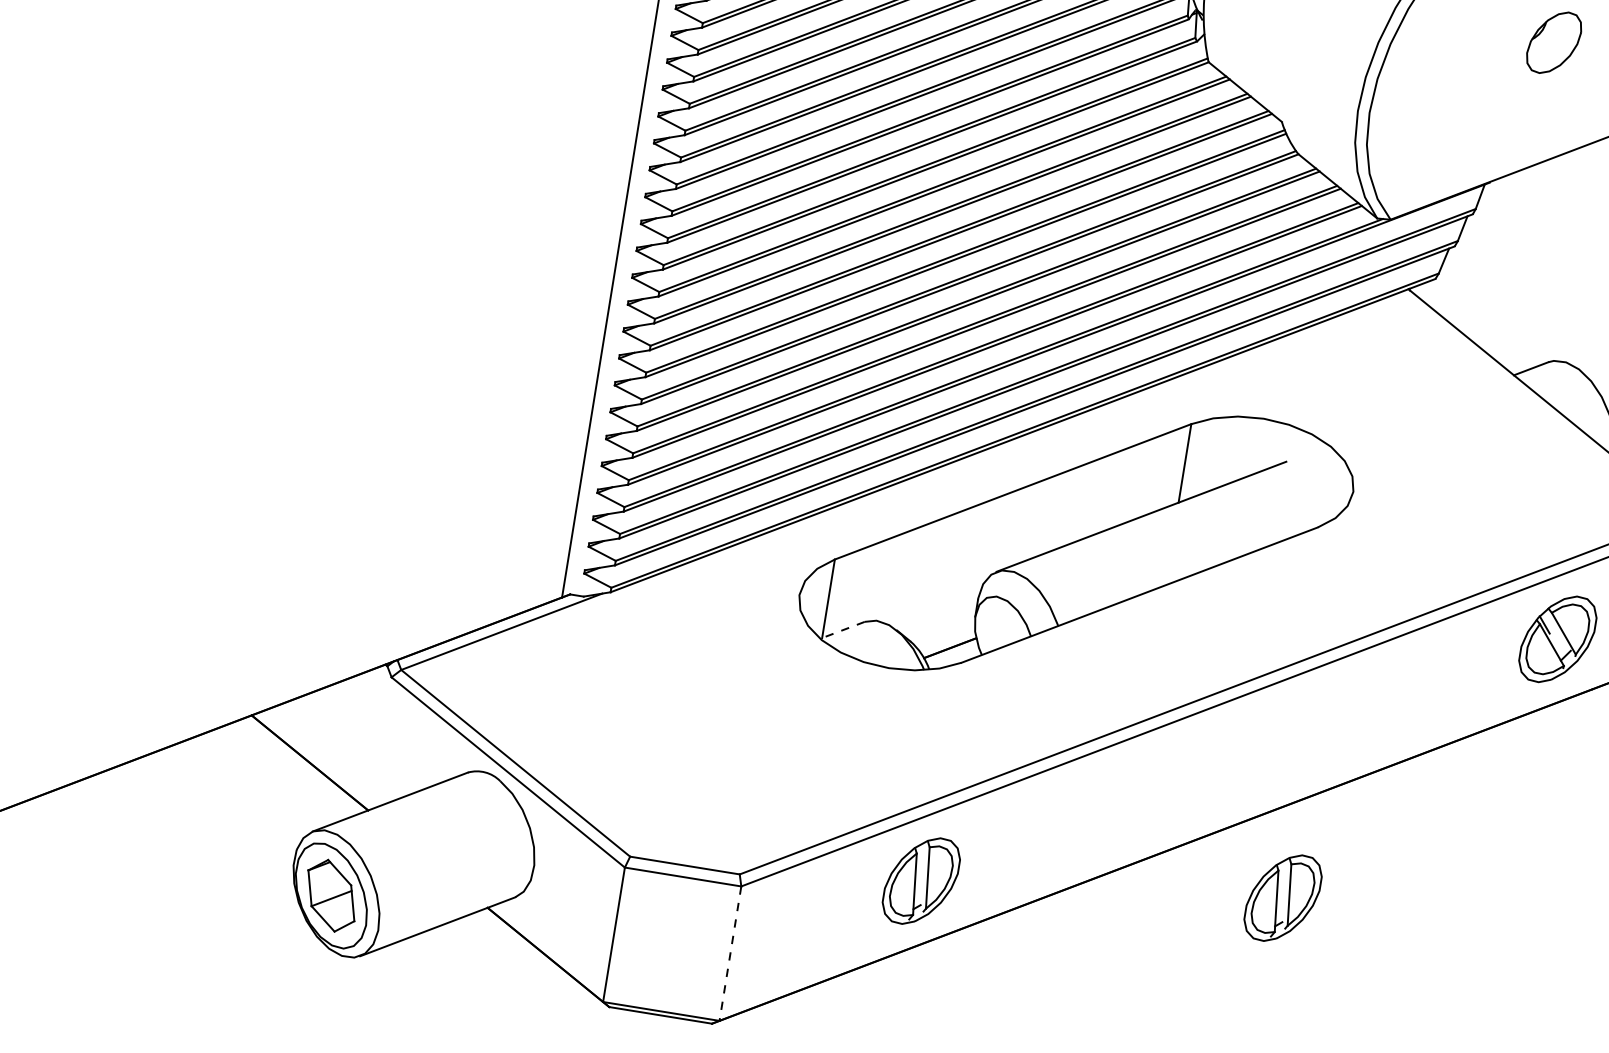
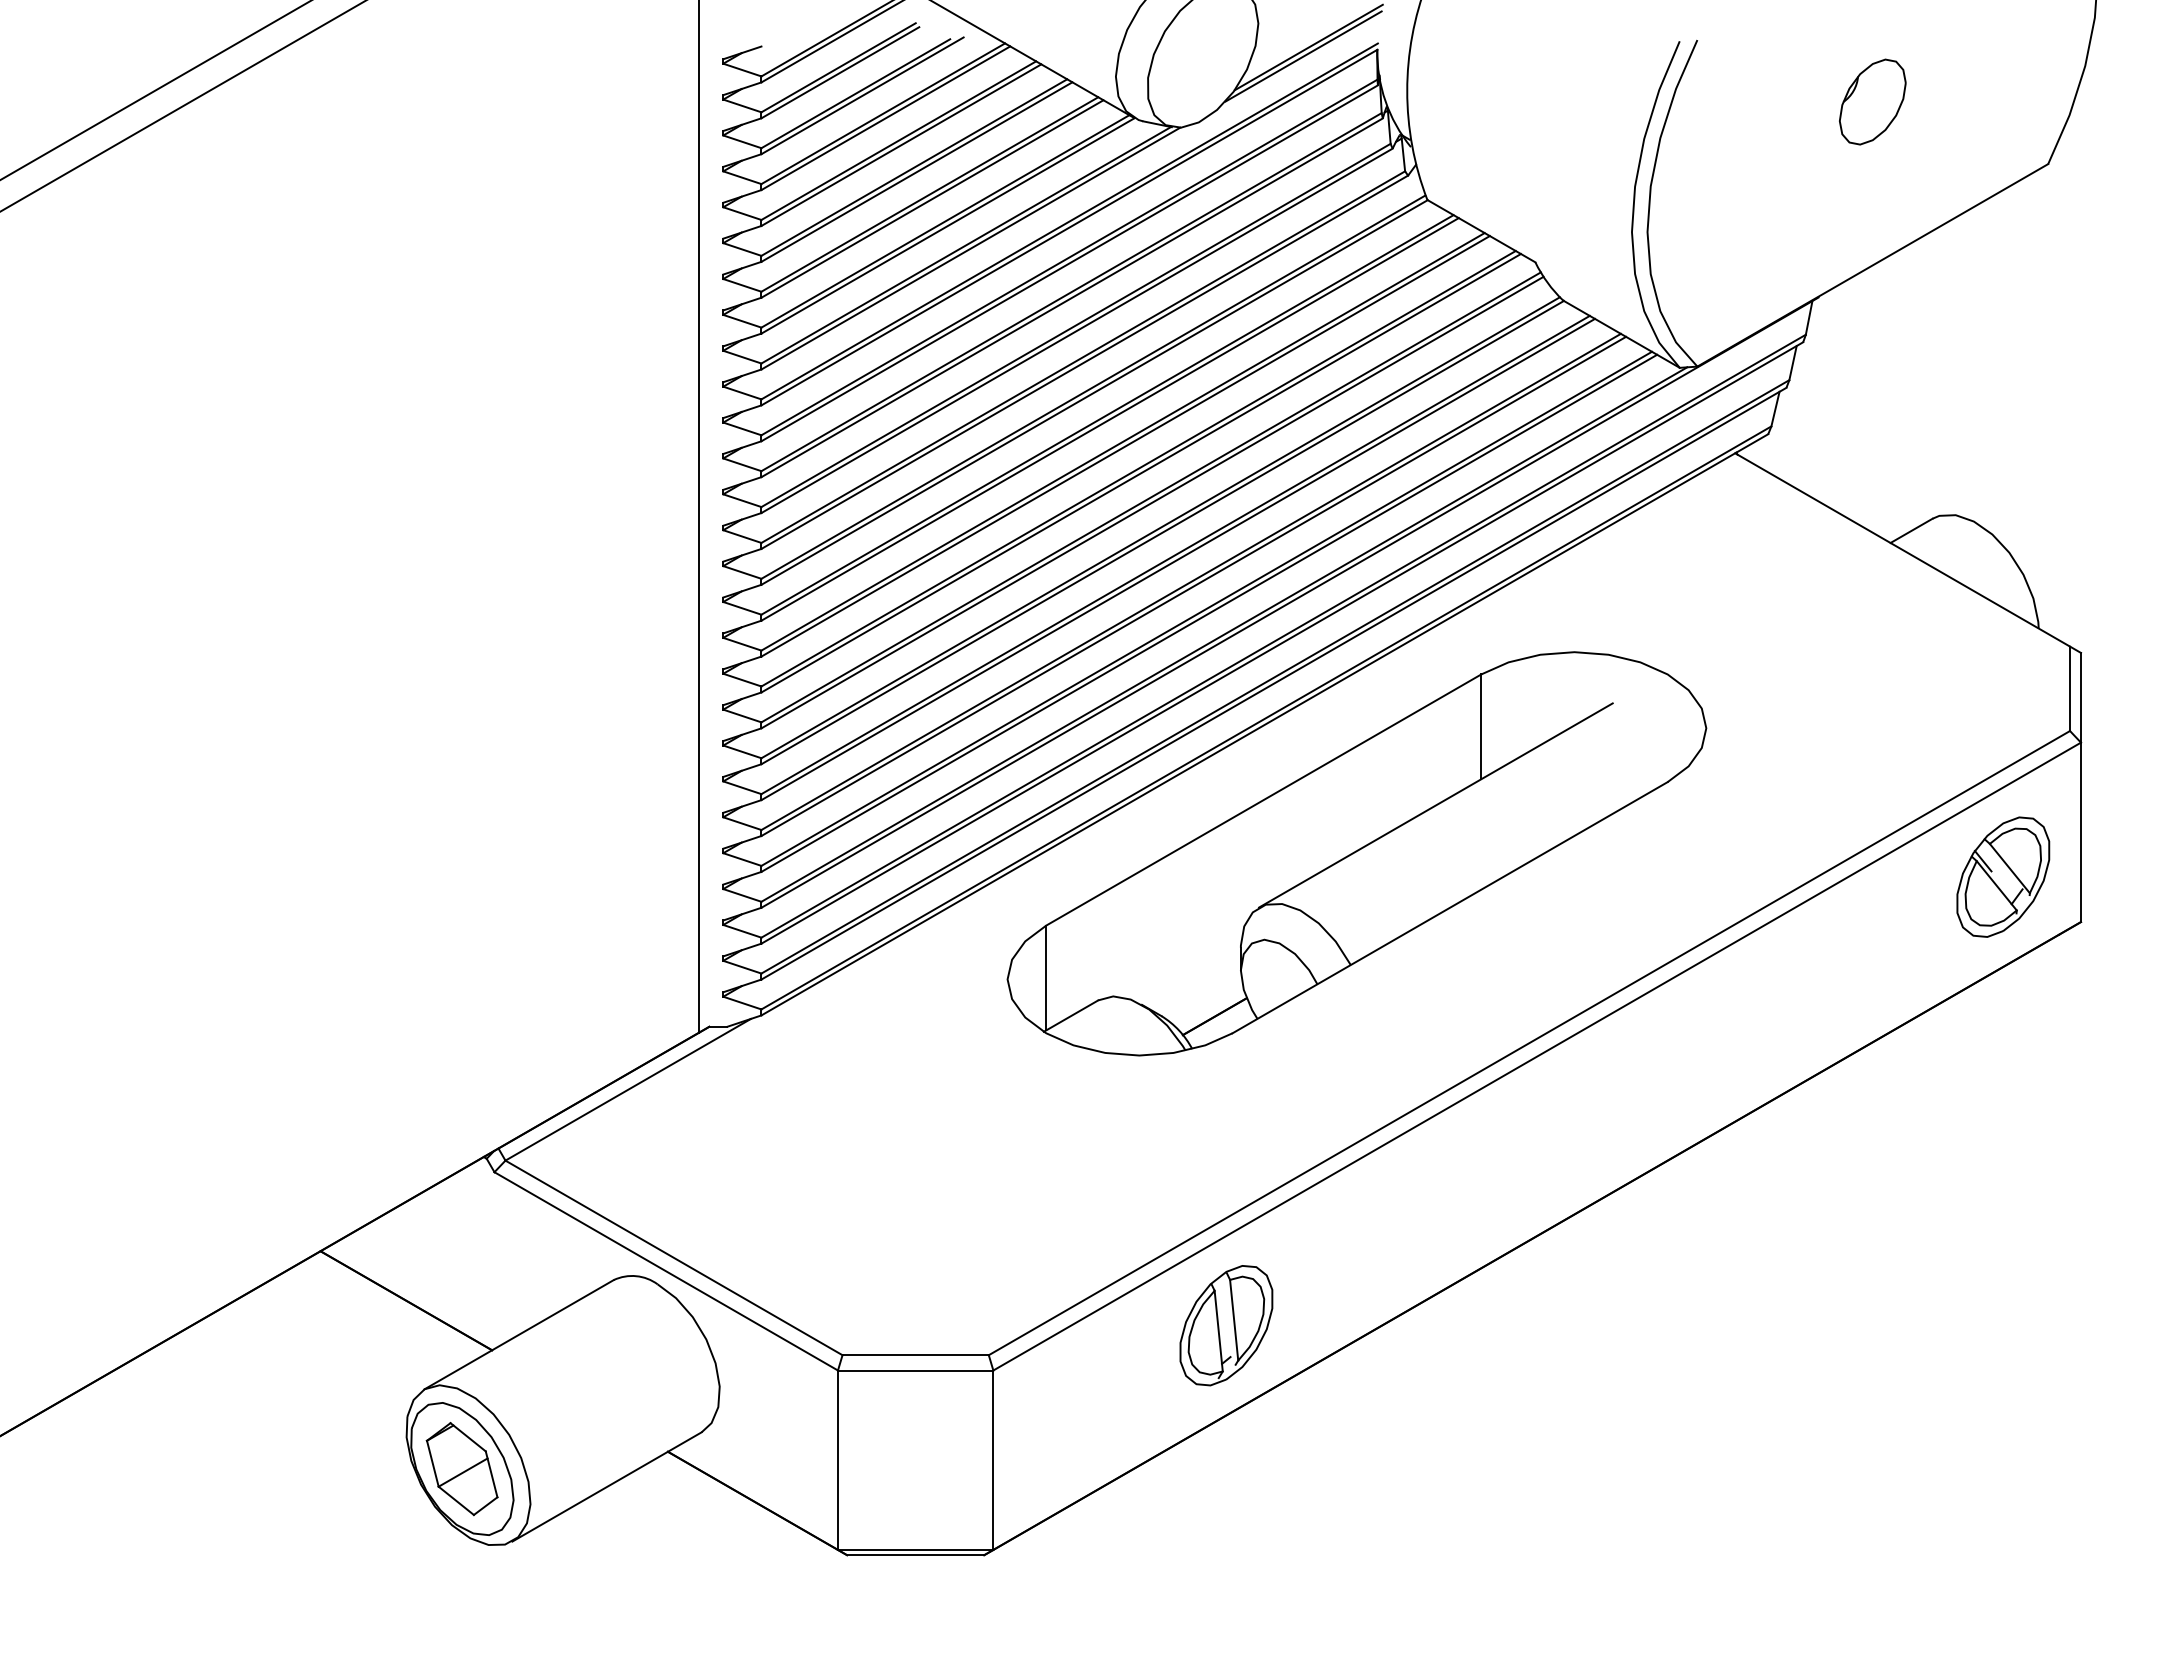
line: (842, 630) -> (1070, 1016), dashed -> solid
part: (1283, 898) -> (1700, 1271), removed
line: (730, 953) -> (993, 1460), dashed -> solid

